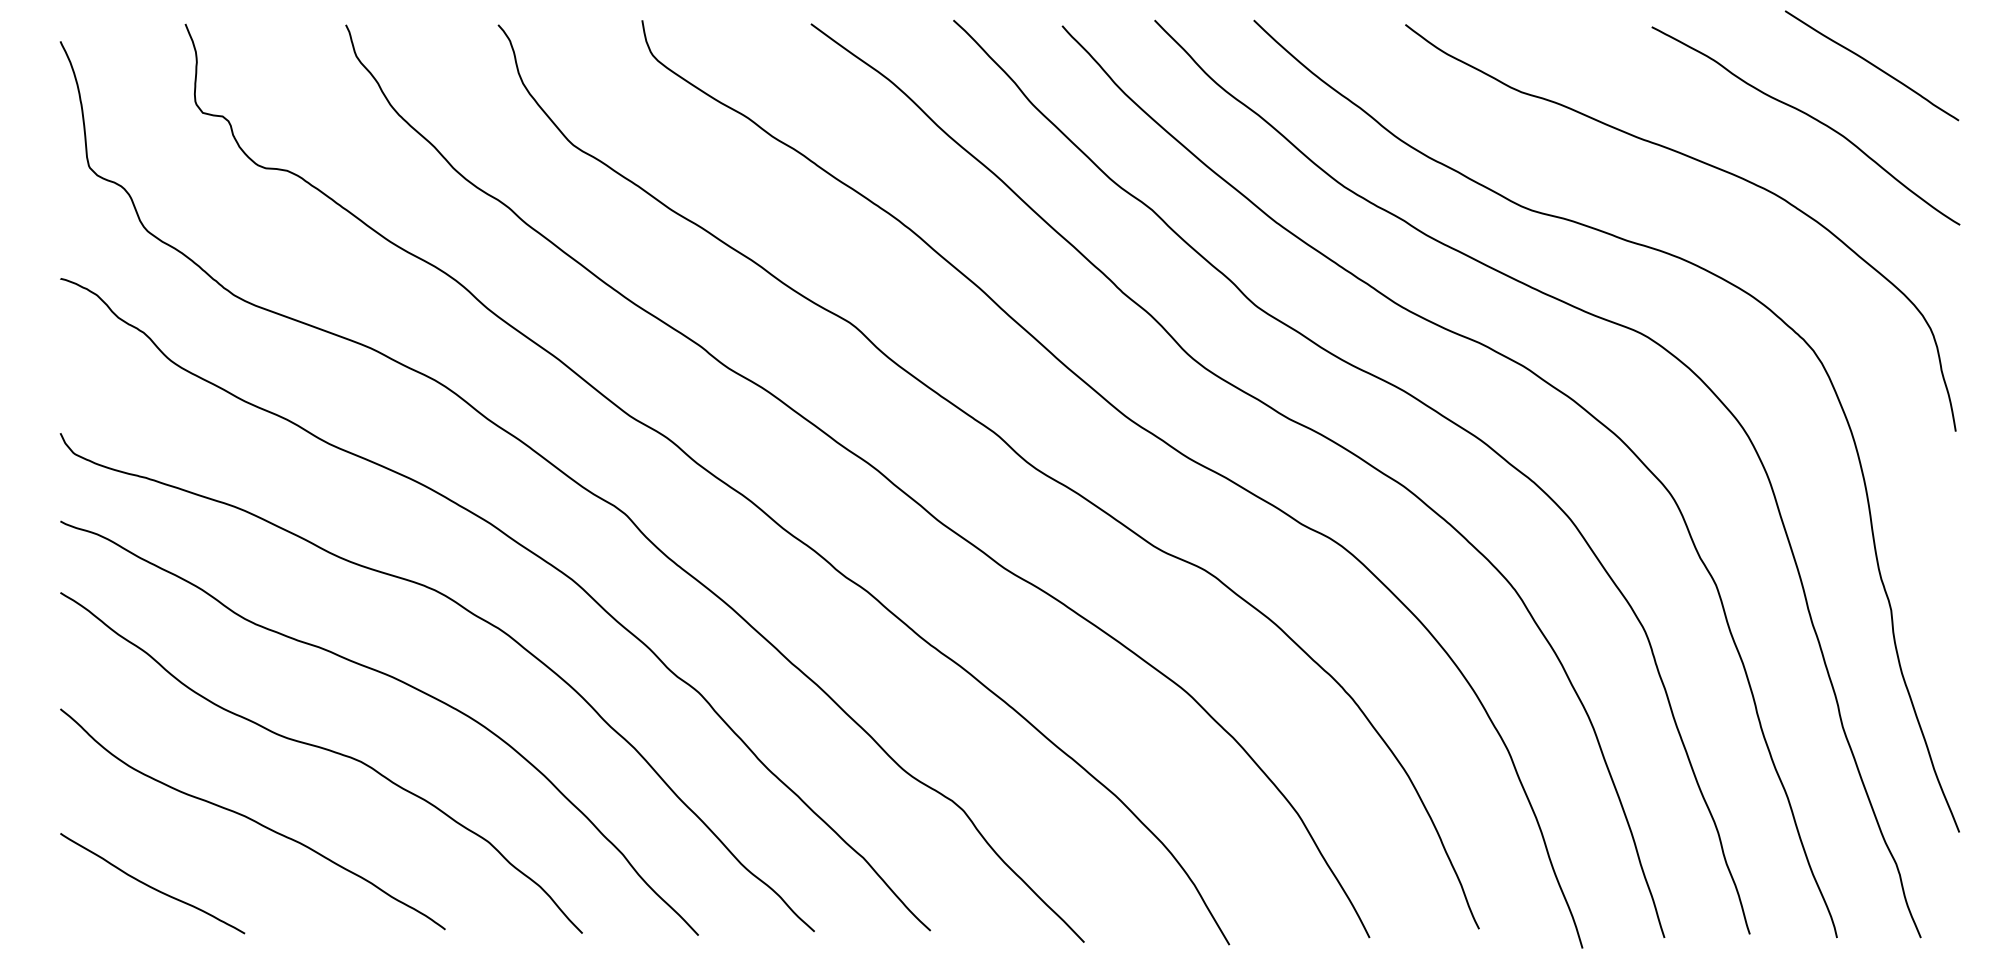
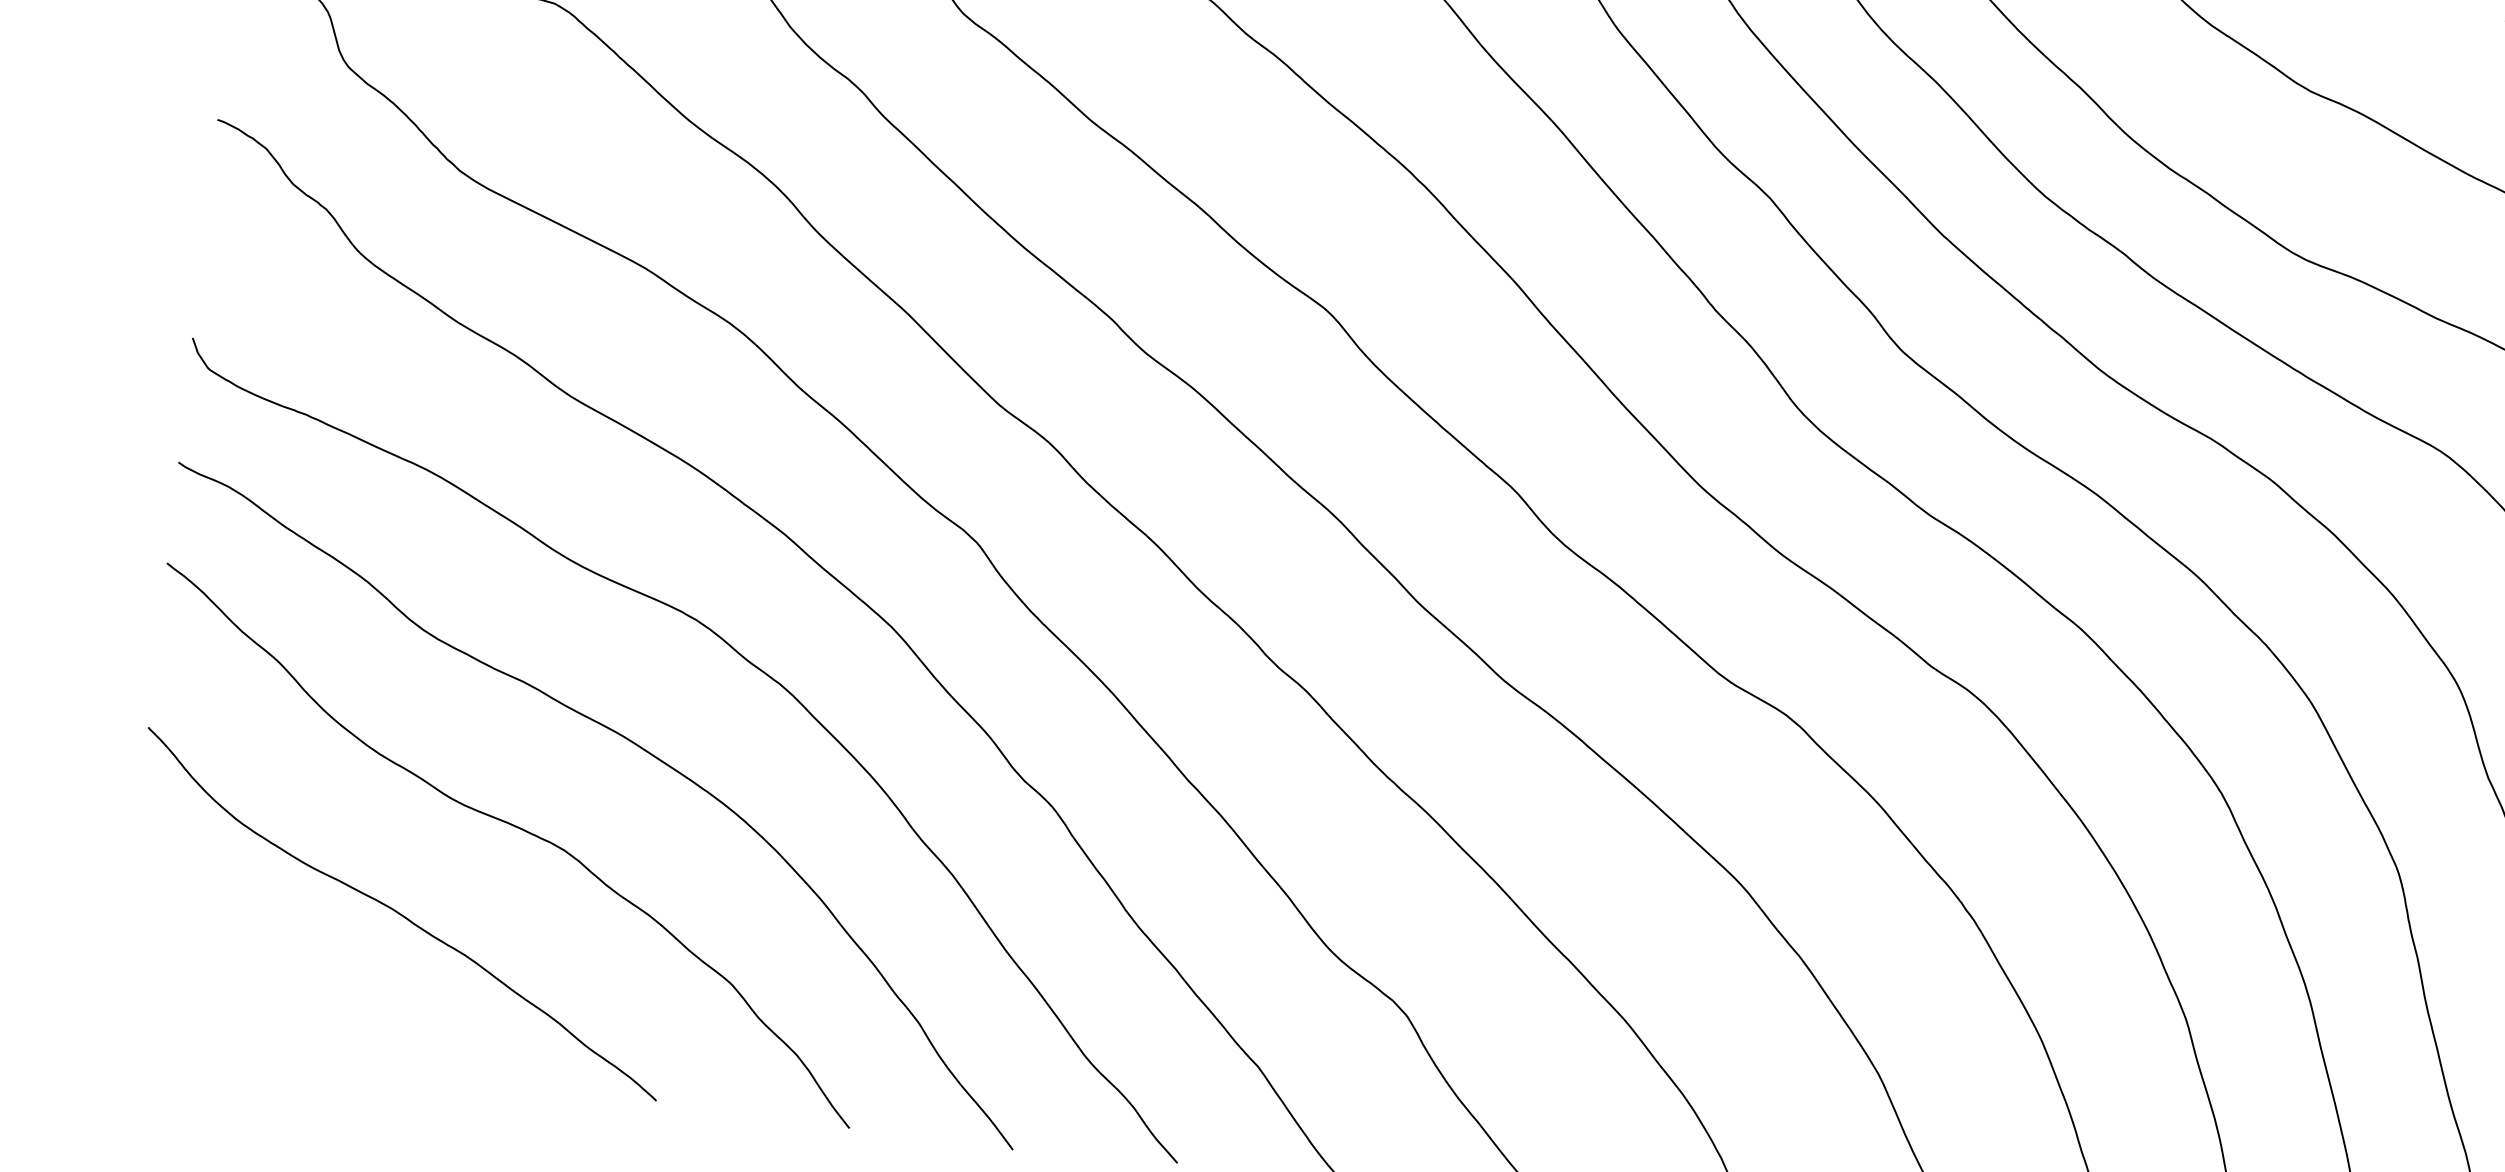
curve: (151, 886) -> (248, 992), removed

